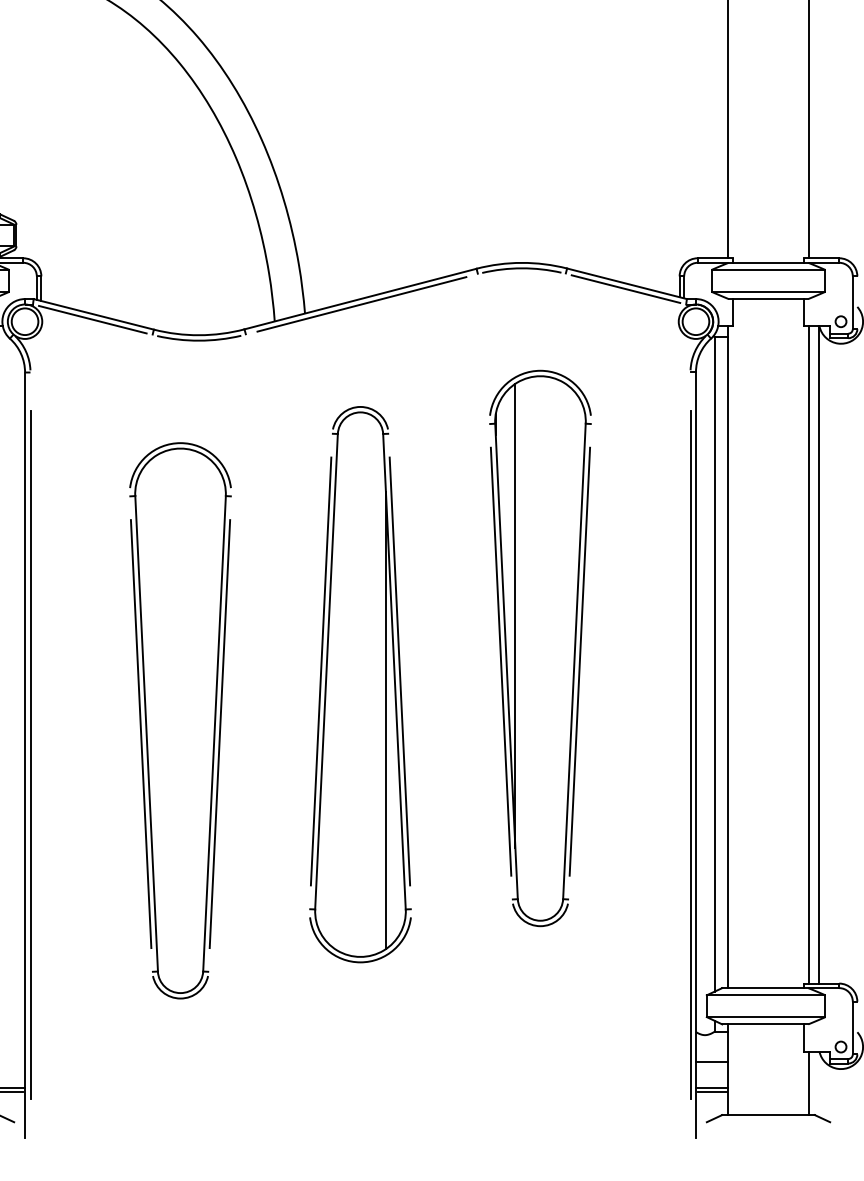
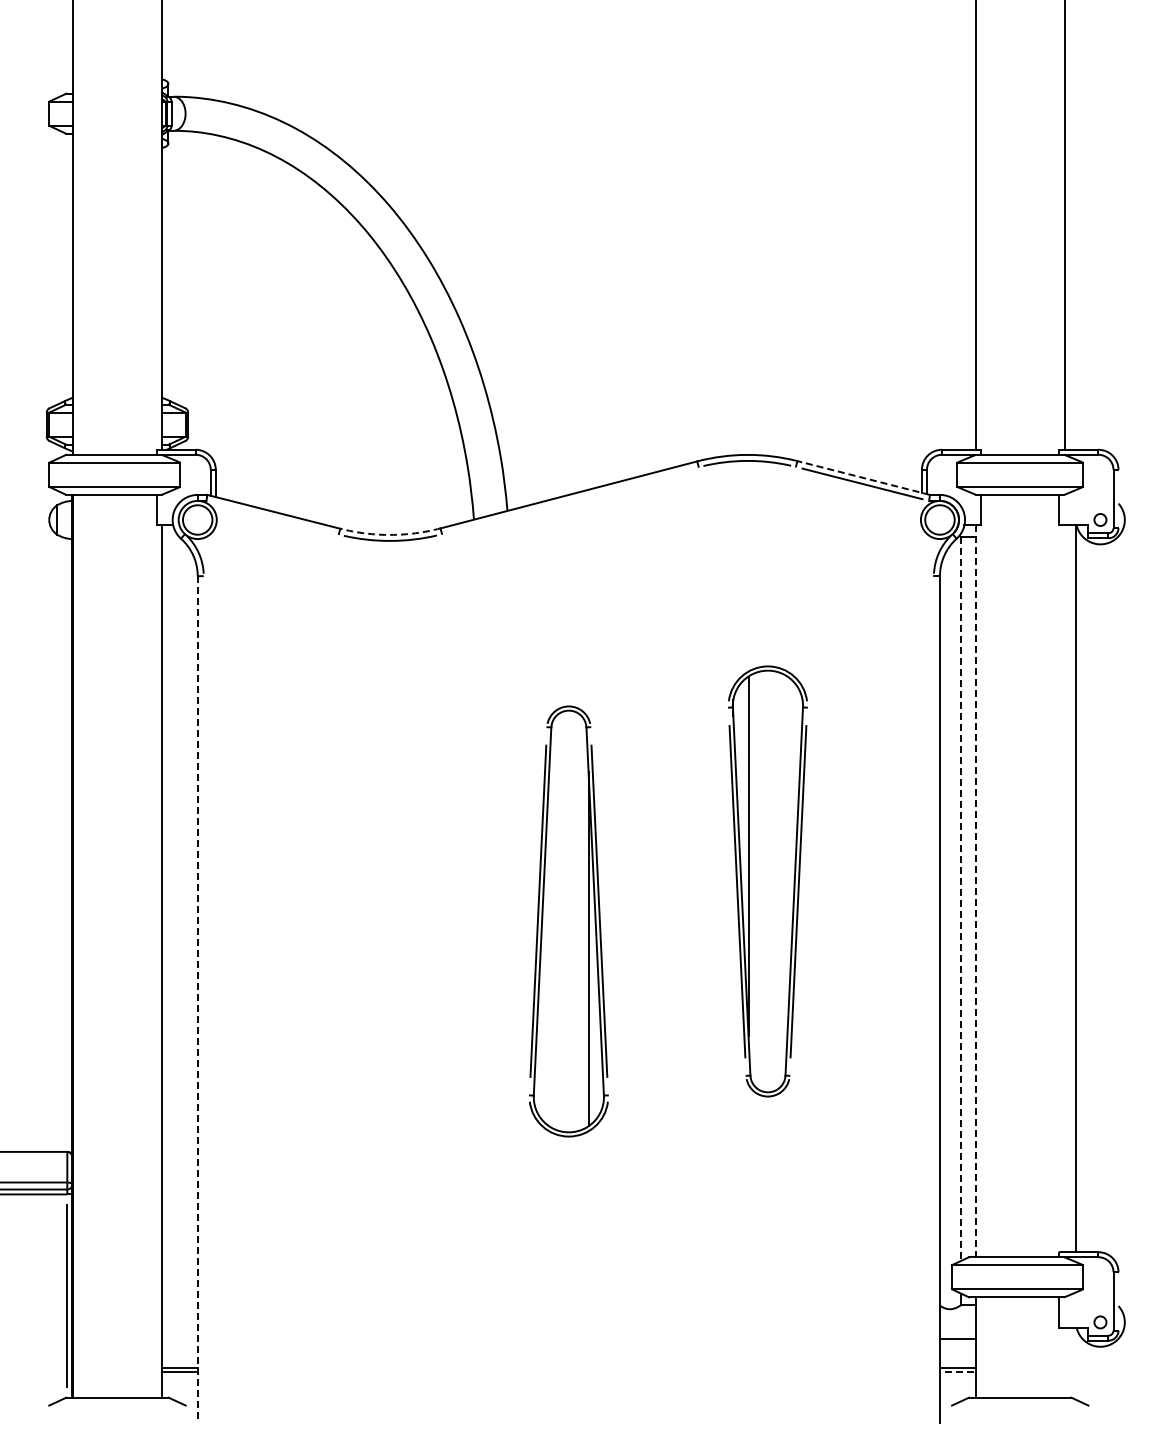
line: (626, 283) -> (863, 477), solid -> dashed
line: (361, 304) -> (569, 500), removed
line: (92, 319) -> (272, 517), removed
arc: (199, 334) -> (390, 534), solid -> dashed
part: (540, 648) -> (767, 881), size x0.7
line: (808, 654) -> (1064, 888), removed
line: (728, 657) -> (975, 891), solid -> dashed
line: (714, 664) -> (960, 899), solid -> dashed
part: (360, 684) -> (568, 921), size x0.7
part: (180, 720) -> (369, 961), removed
line: (24, 755) -> (197, 999), solid -> dashed
line: (30, 755) -> (203, 999), removed
line: (690, 755) -> (933, 999), removed
line: (808, 1083) -> (1064, 1362), removed
line: (711, 1092) -> (957, 1372), solid -> dashed

